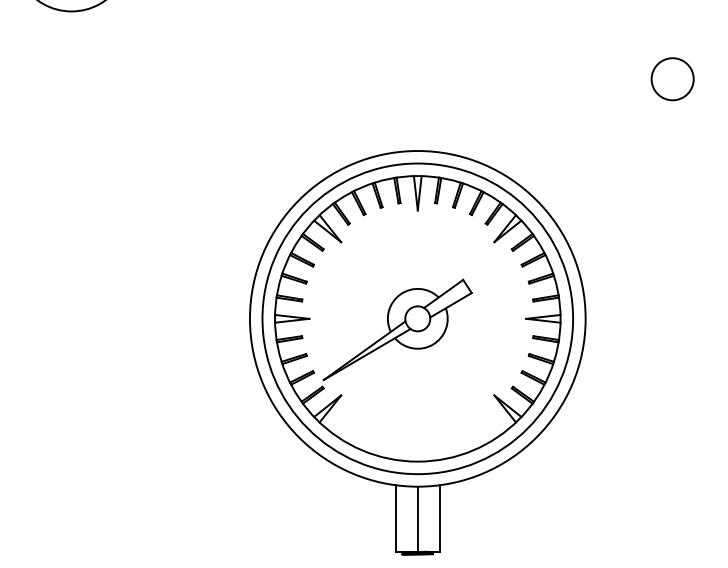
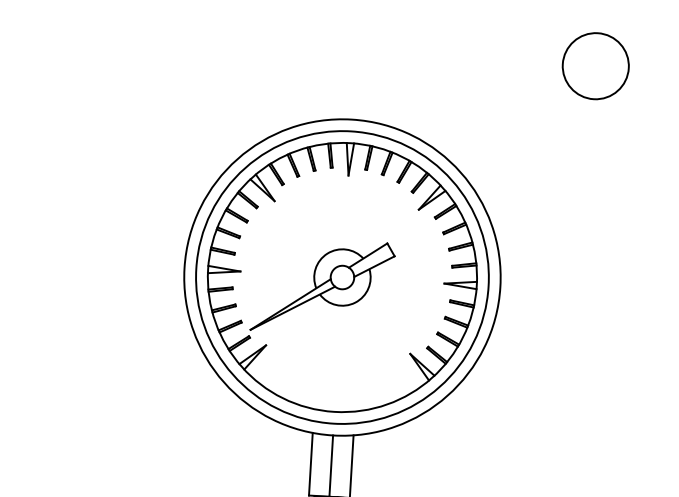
circle: (672, 79) -> (595, 66), size x1.67

